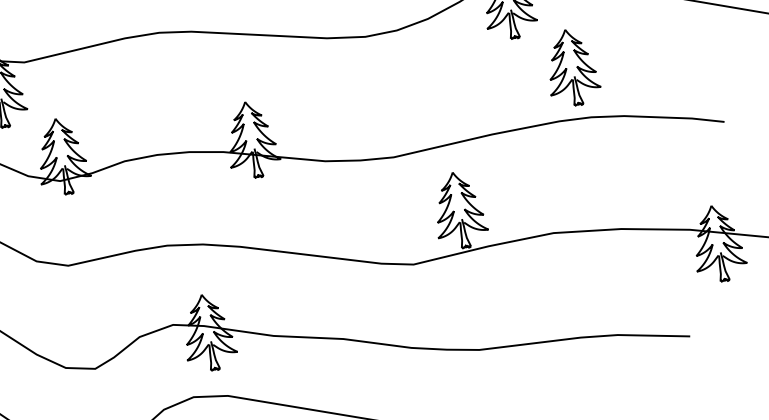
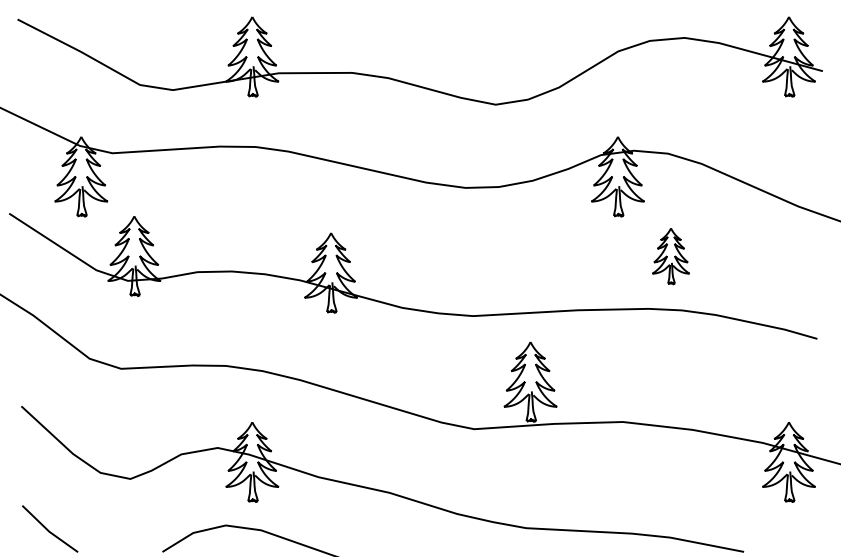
part: (571, 68) -> (670, 256), size x0.7

